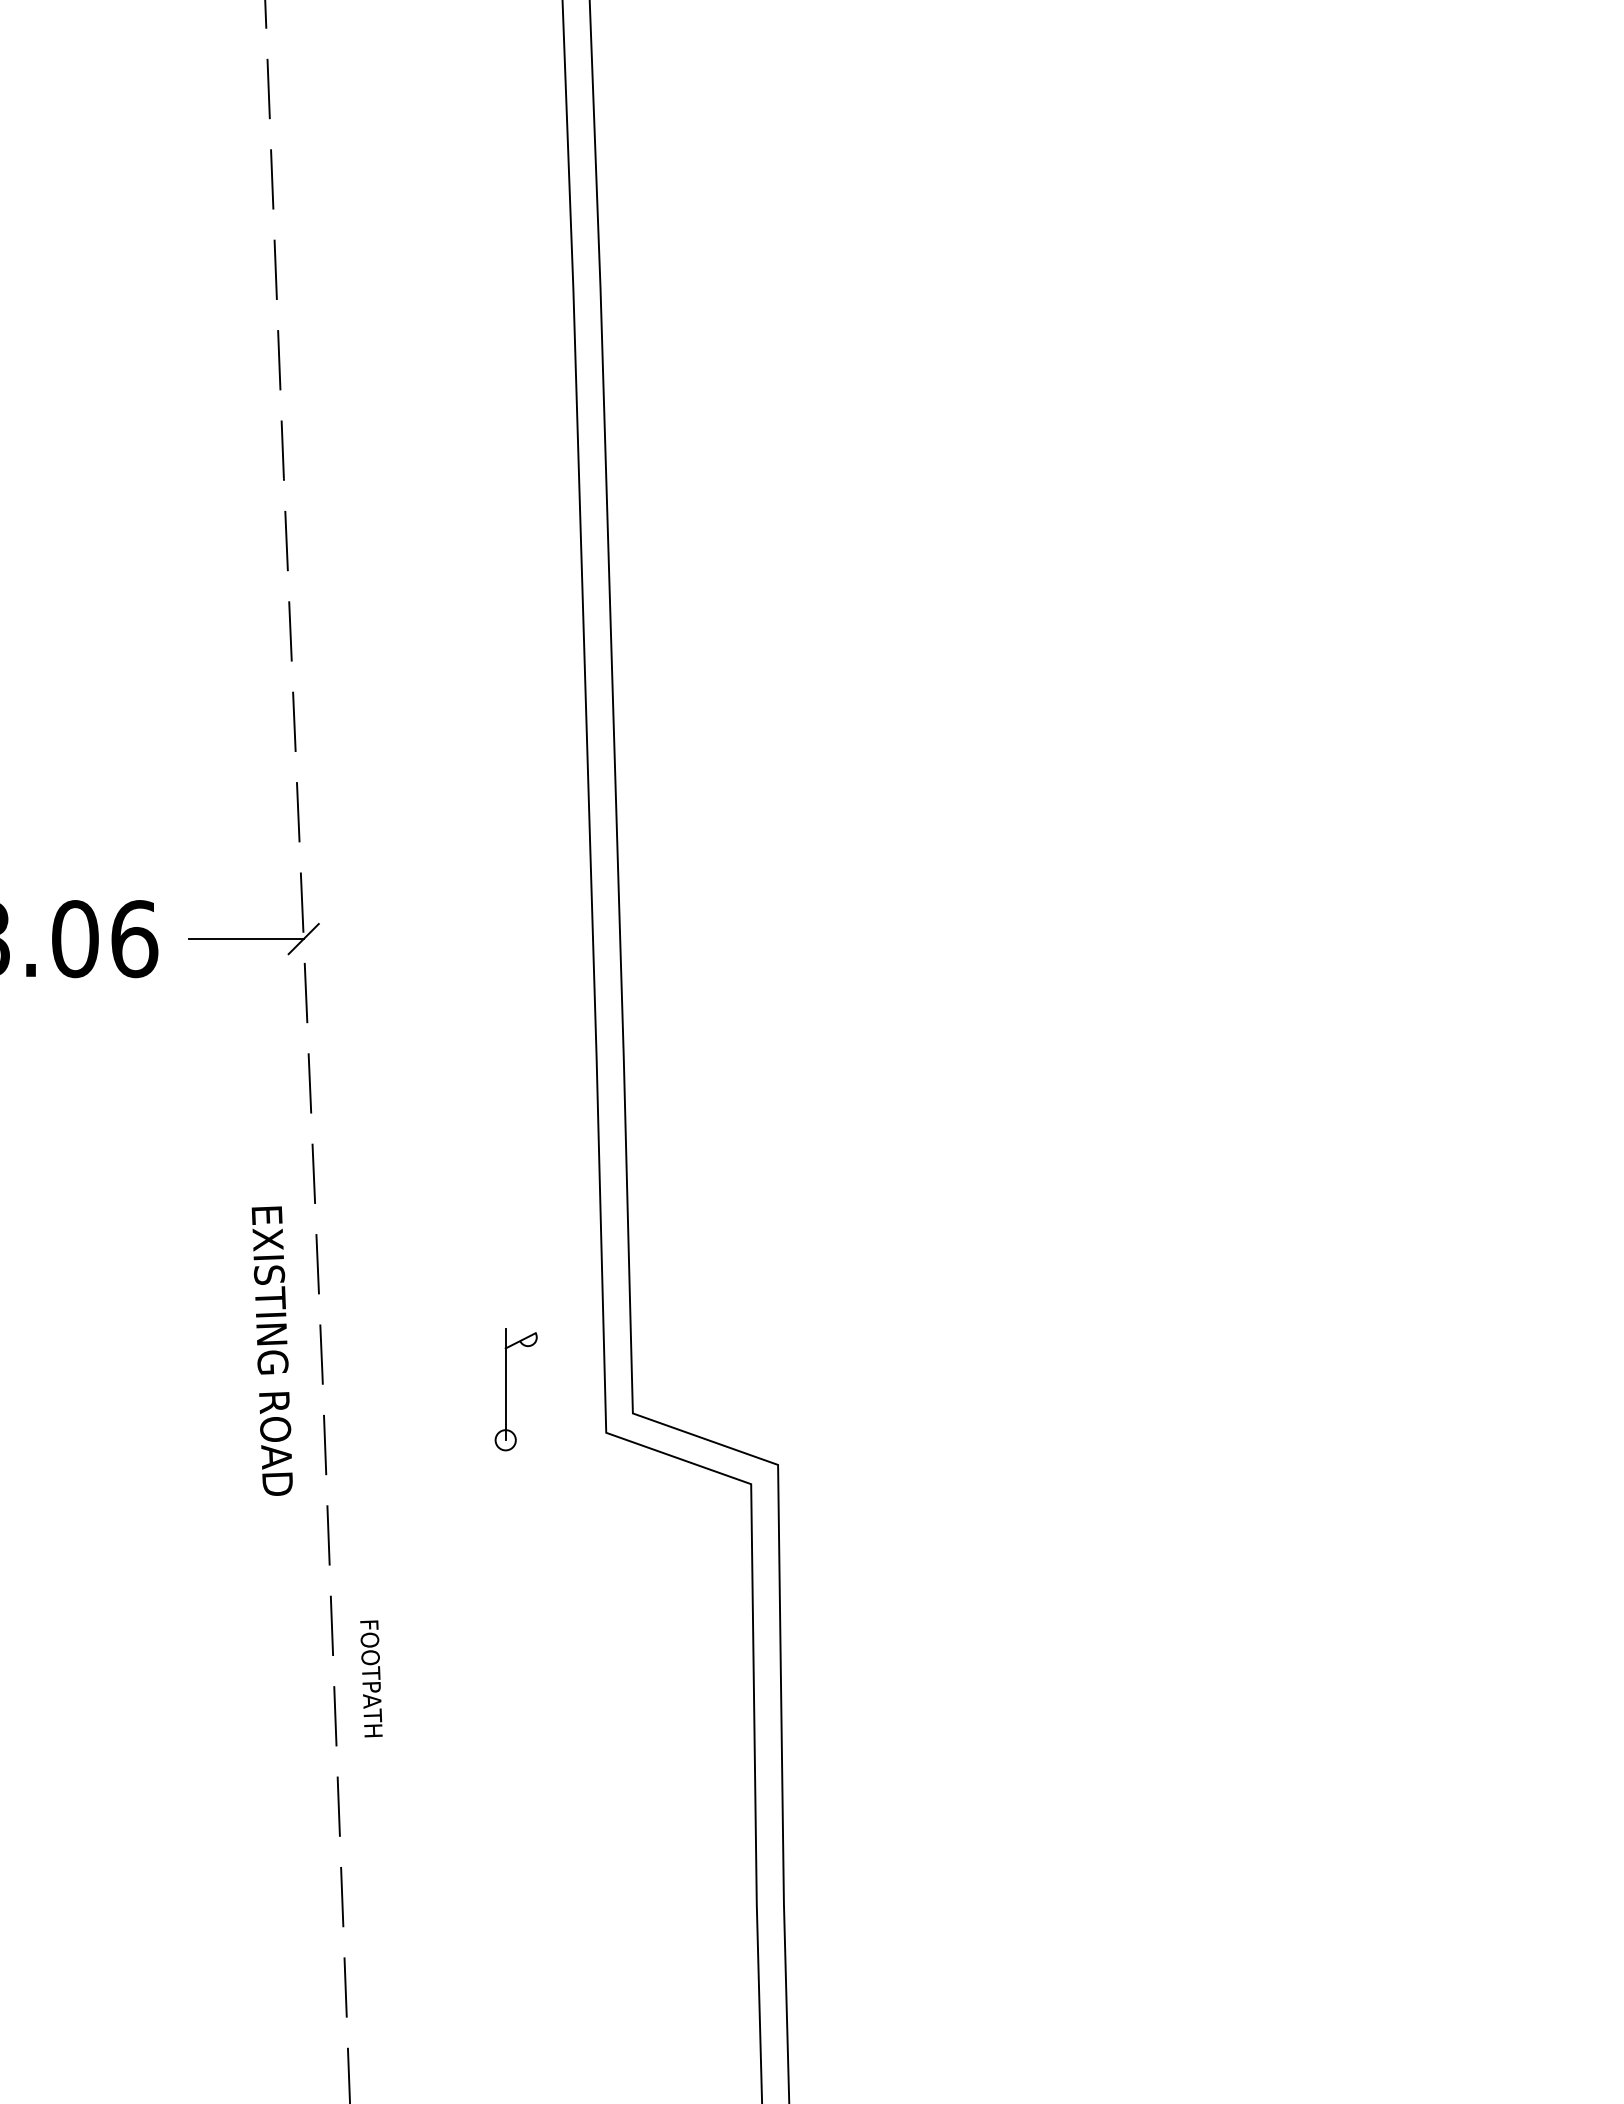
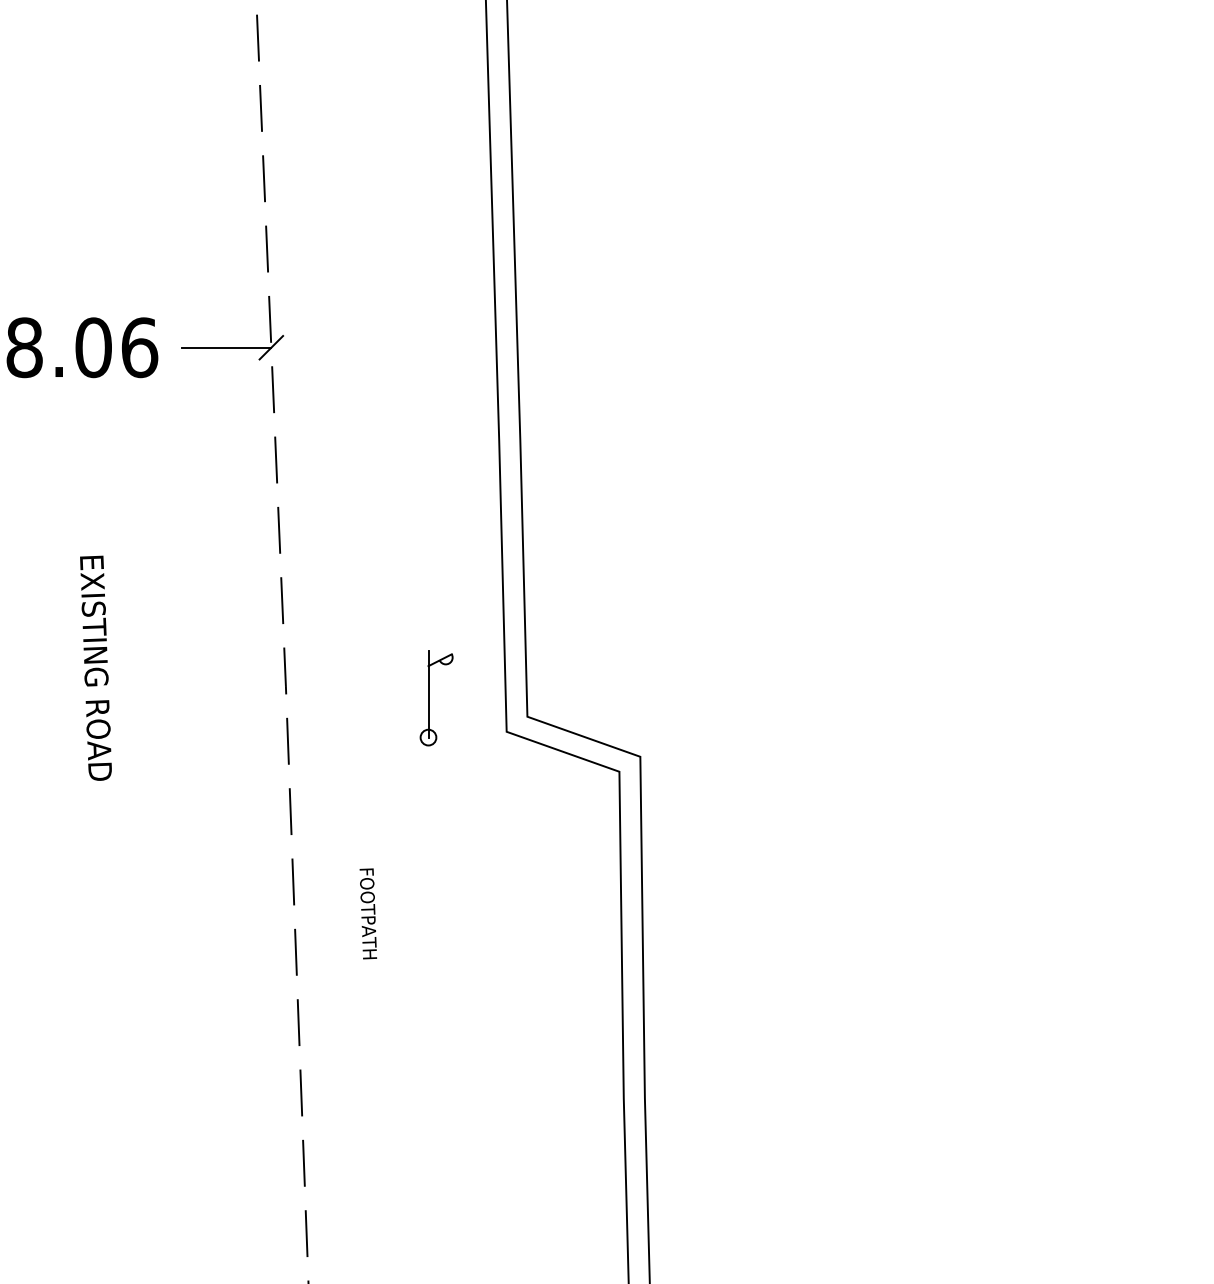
text: (271, 1350) -> (95, 667), moved
text: (371, 1678) -> (368, 913), moved

